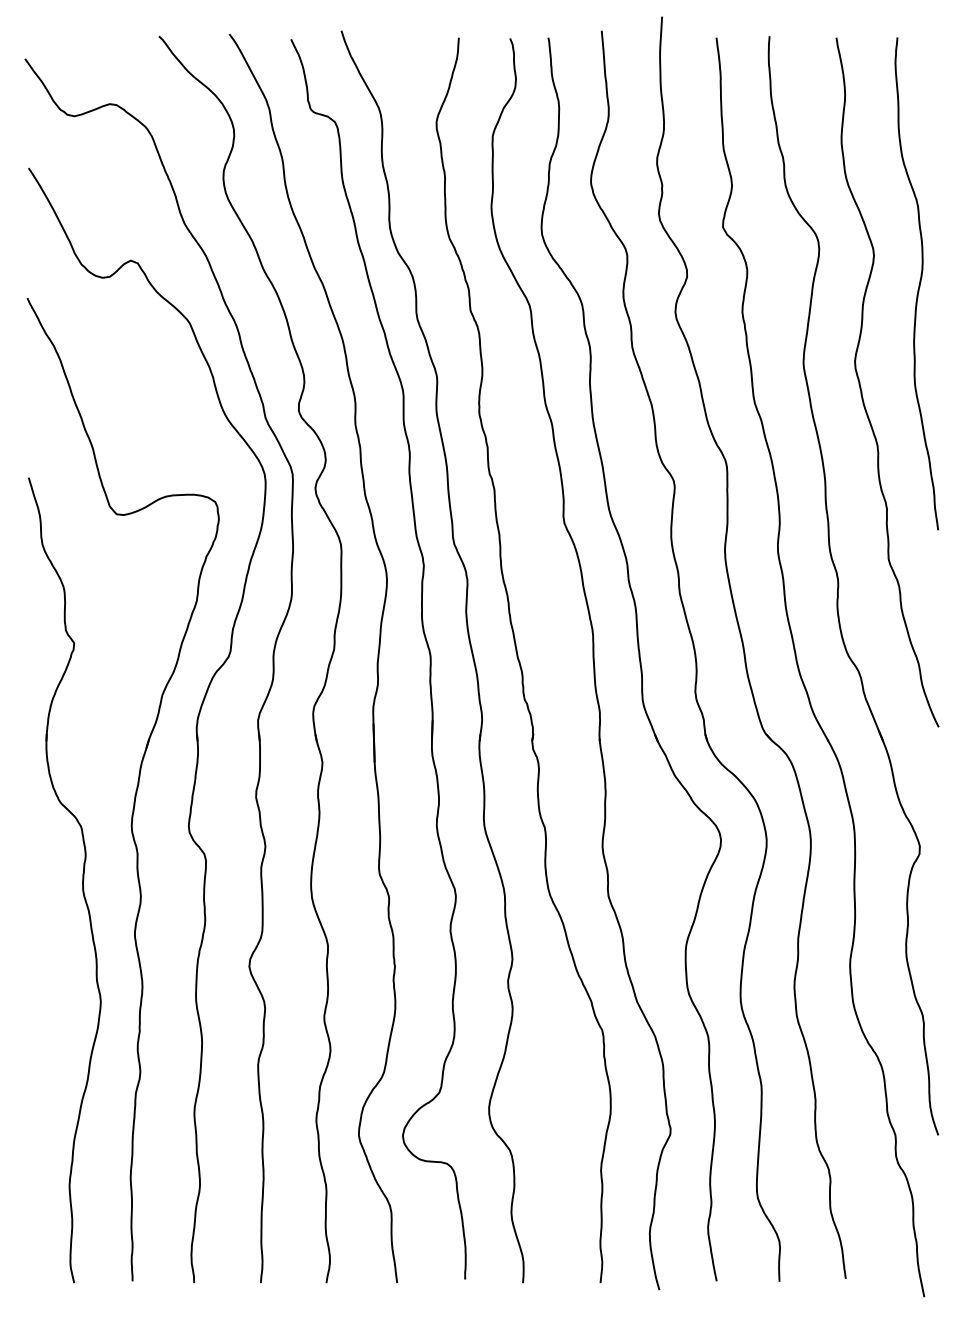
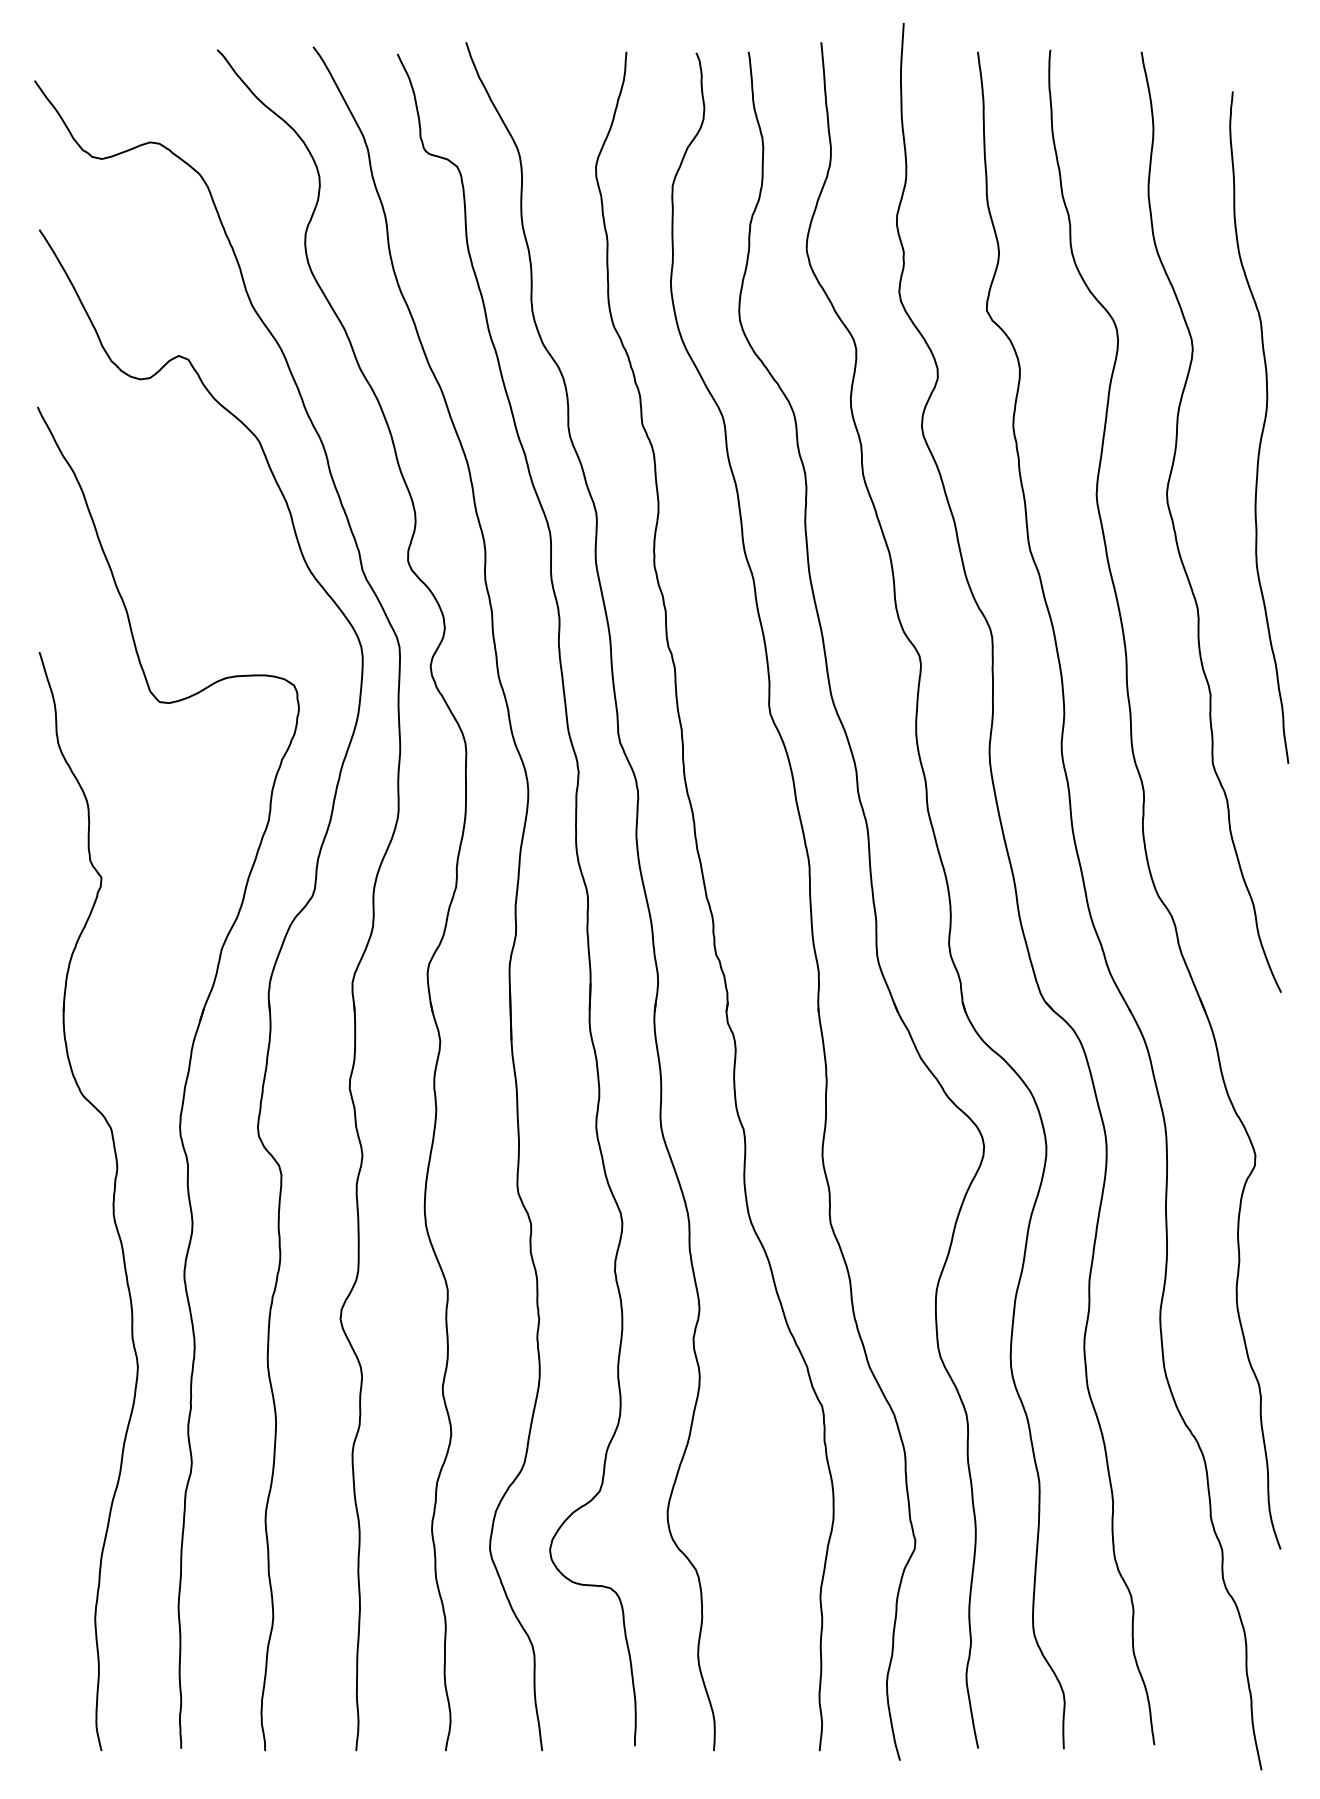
curve: (919, 283) -> (1262, 427), moved

